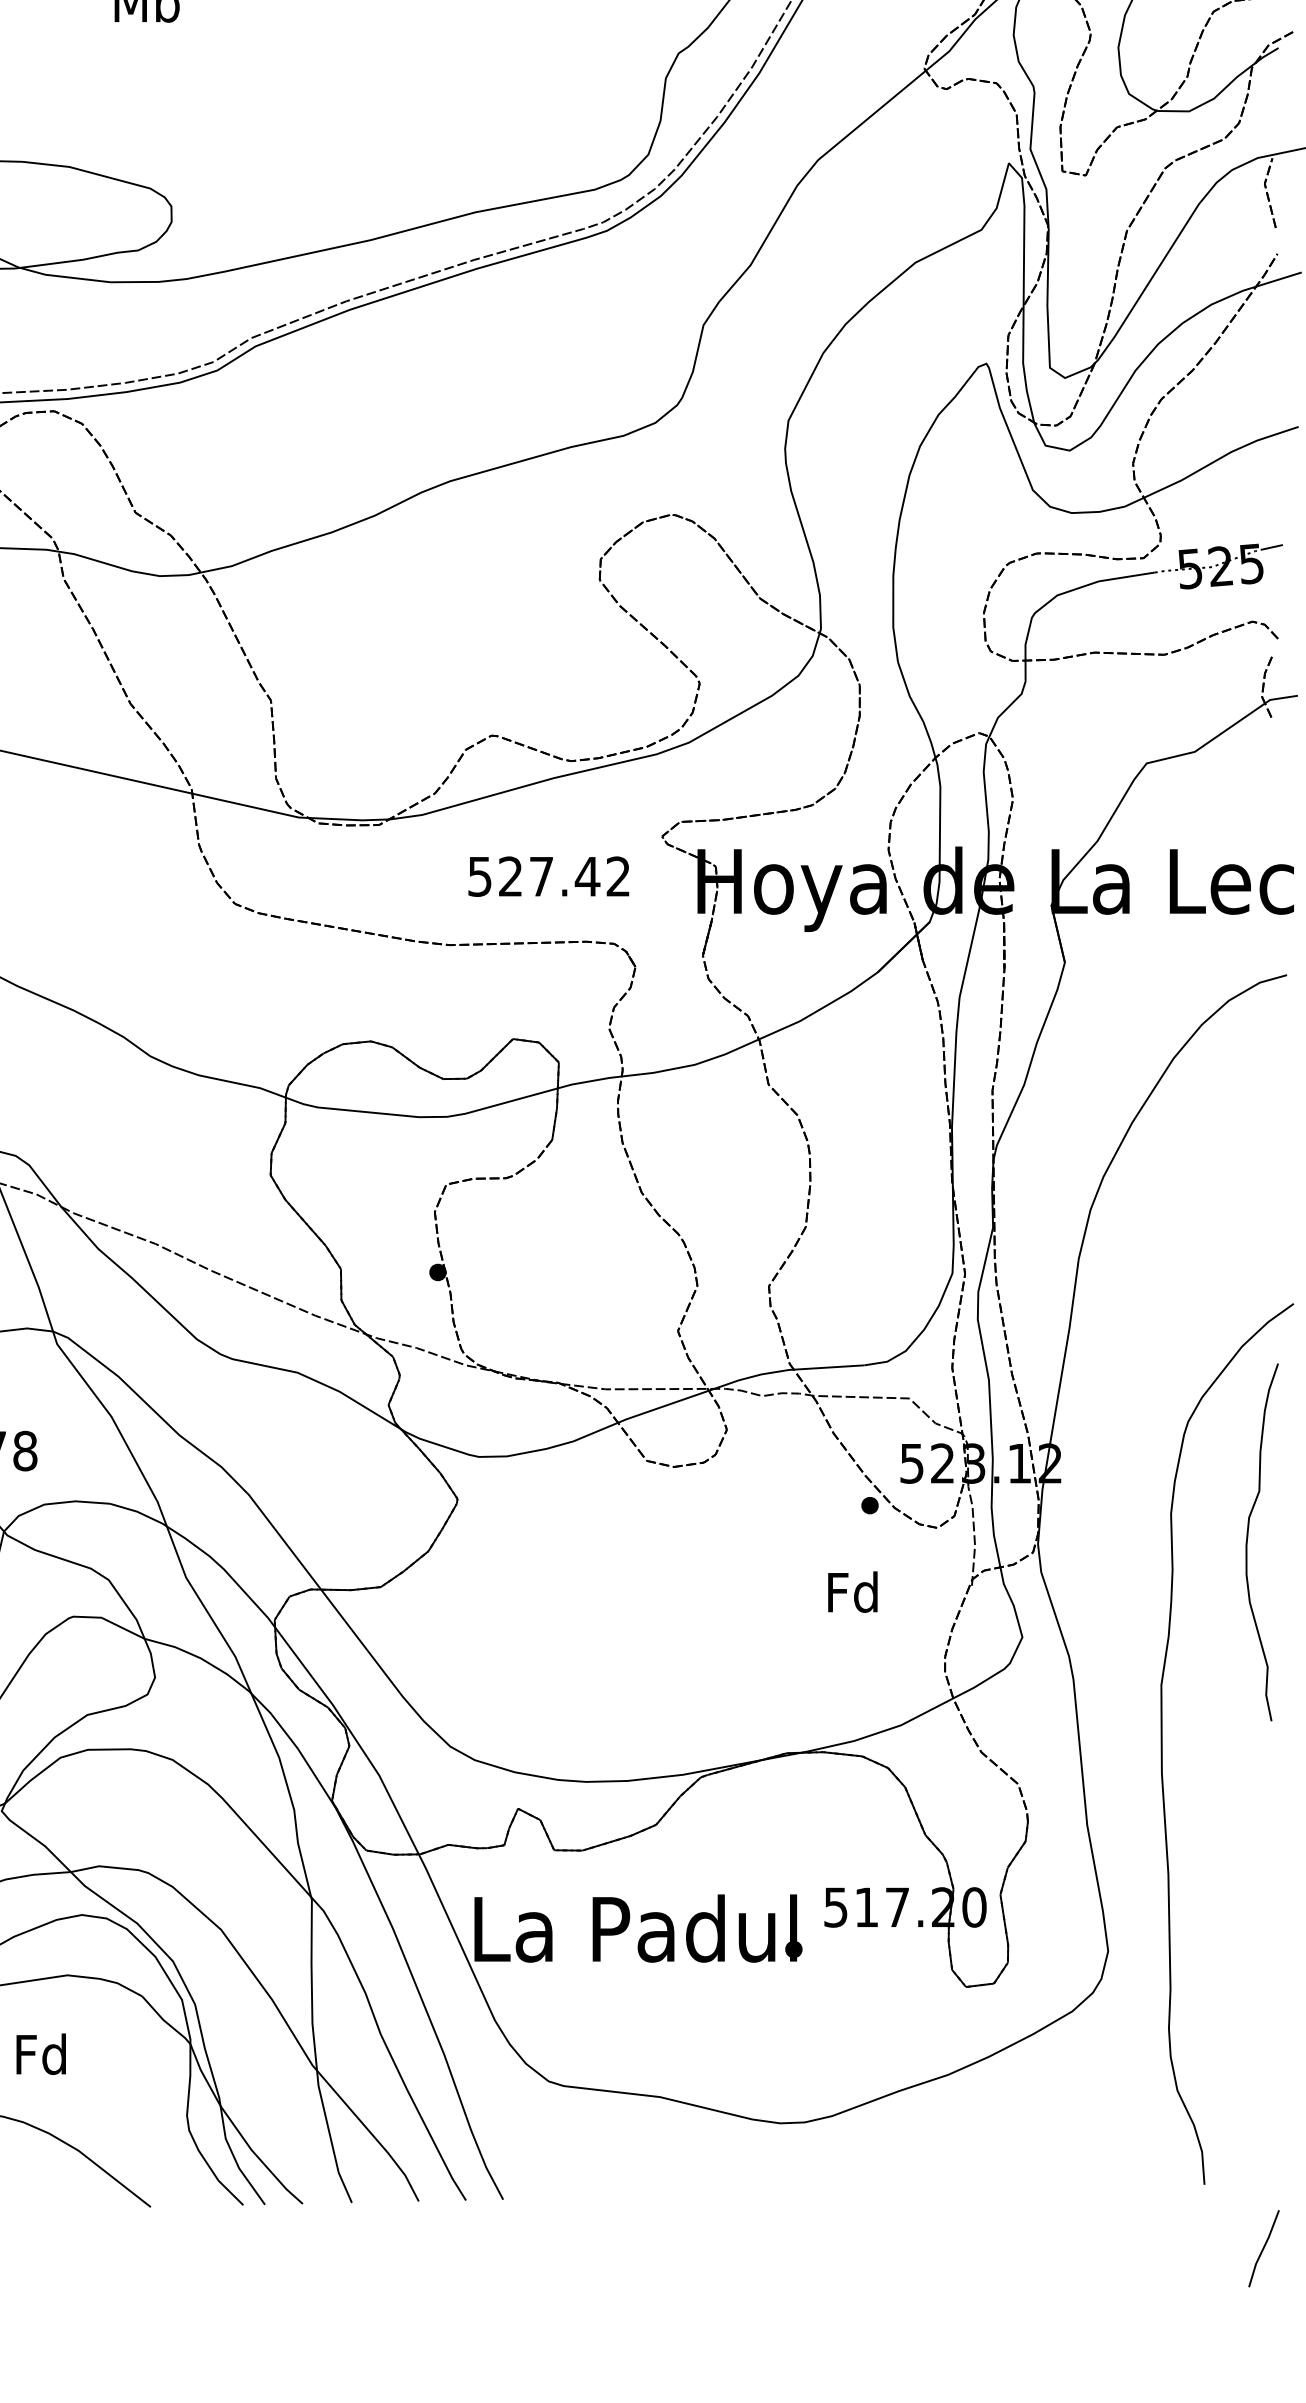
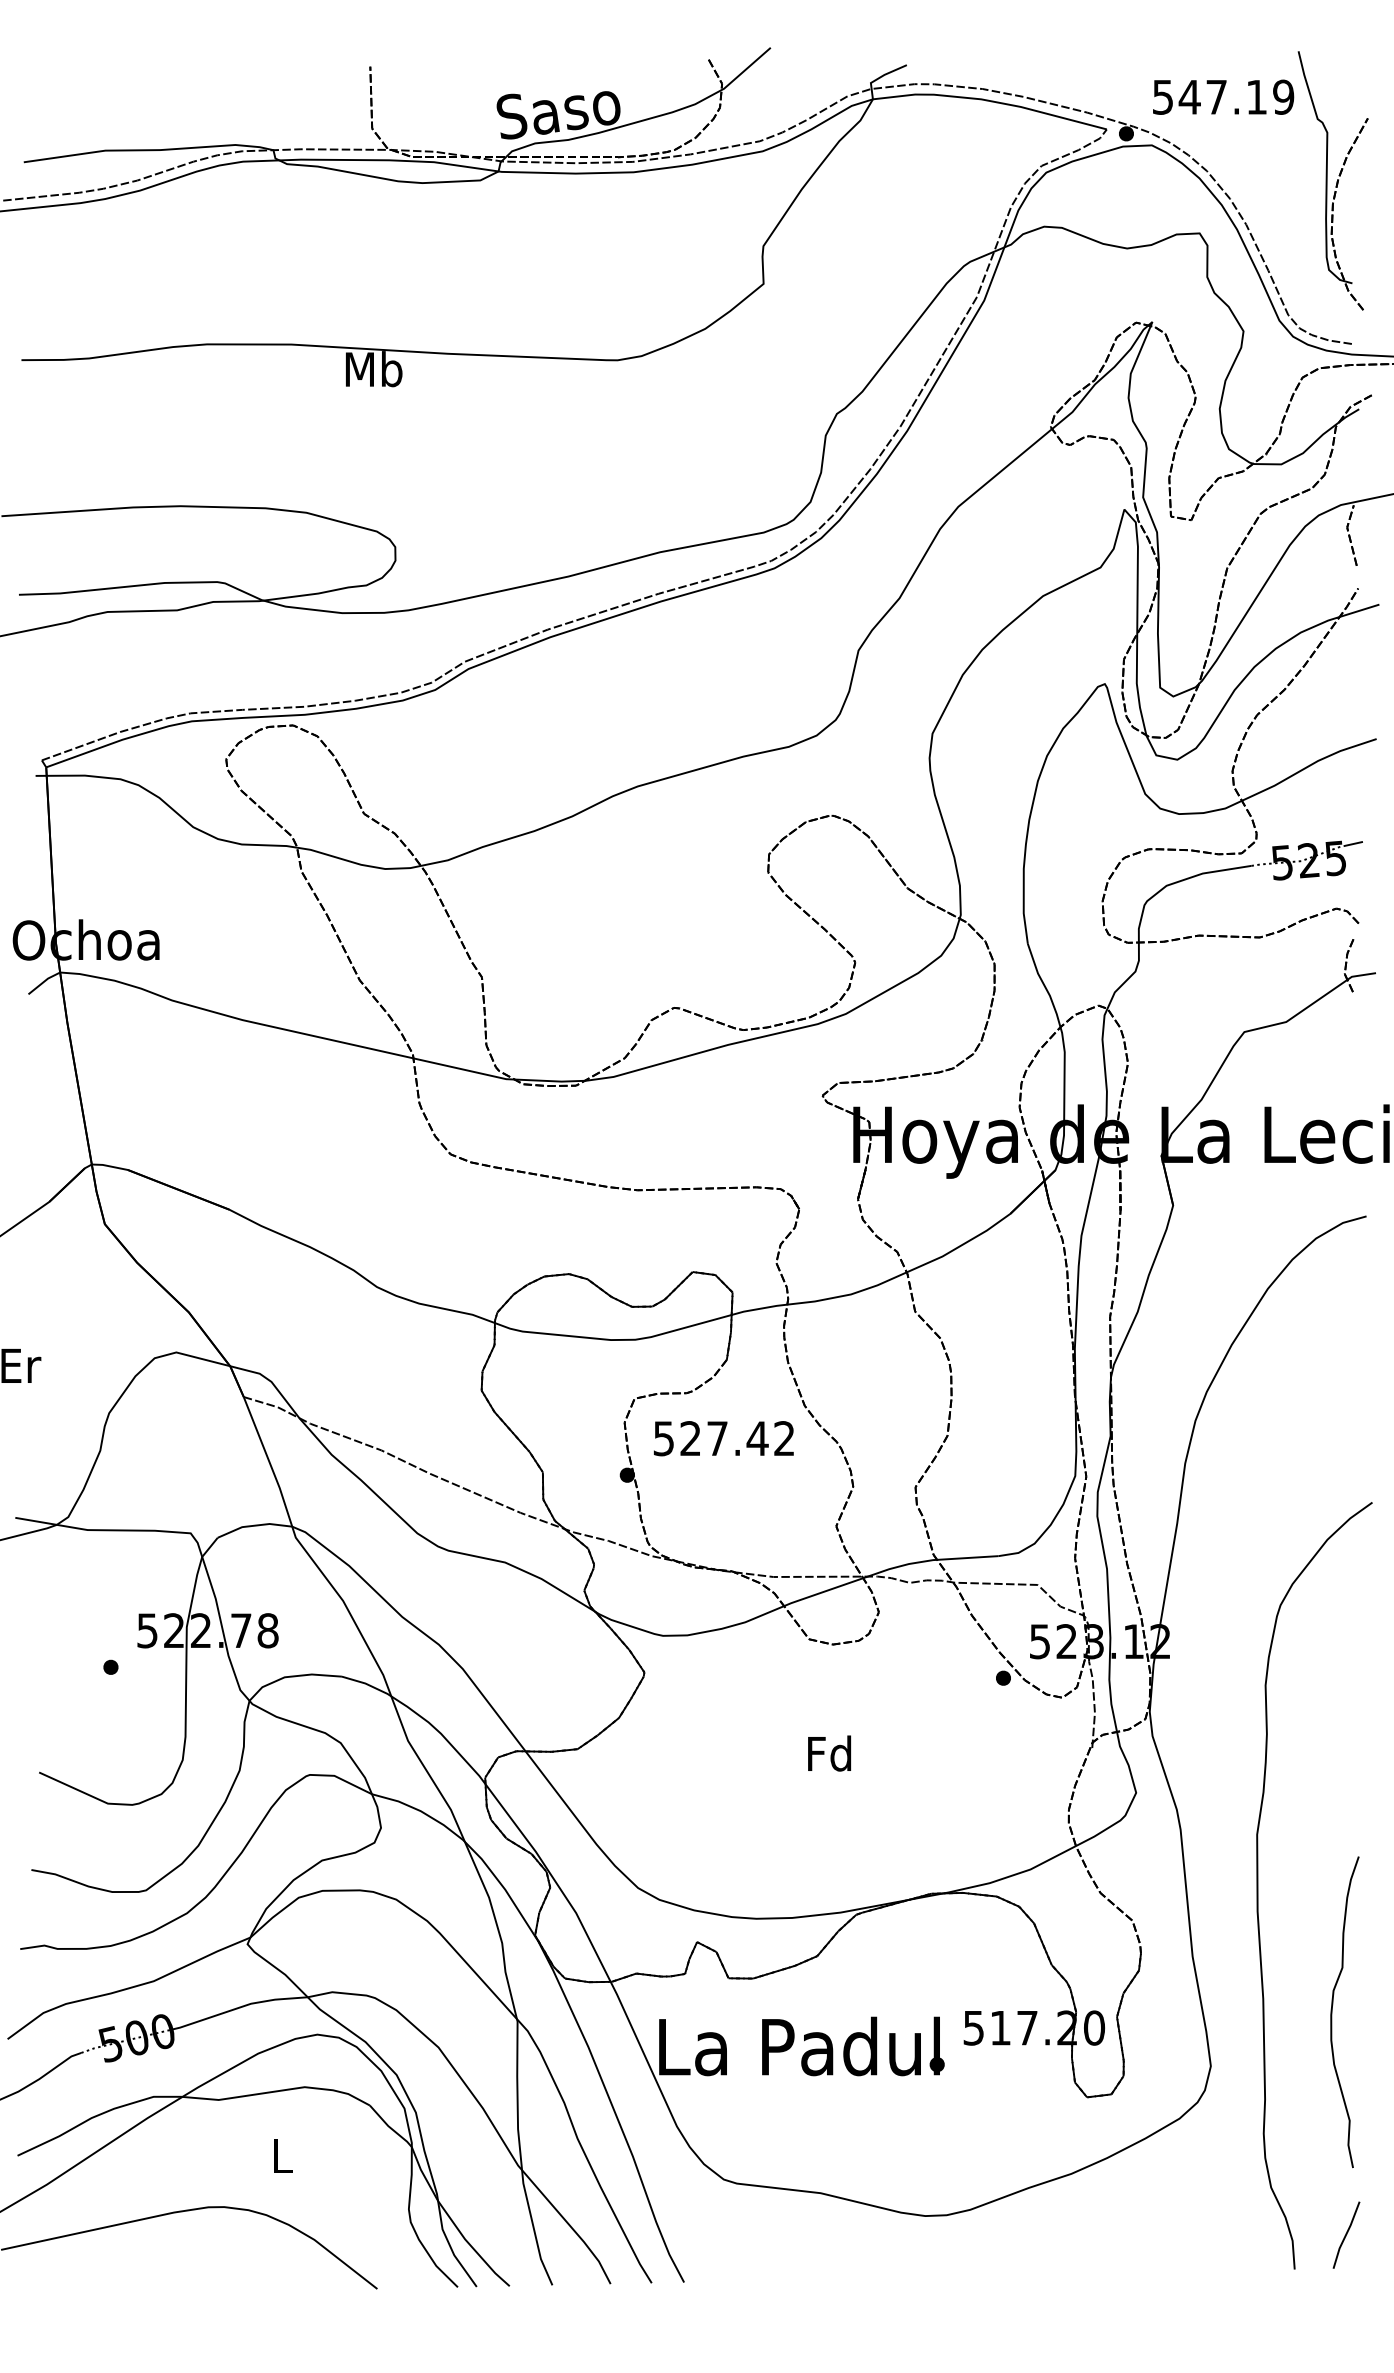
text: (548, 876) -> (723, 1438), moved
curve: (1247, 1541) -> (1332, 2011), moved
text: (852, 1592) -> (829, 1753), moved
text: (40, 2053) -> (281, 2155), Fd -> L
line: (1263, 2247) -> (1346, 2234), moved

